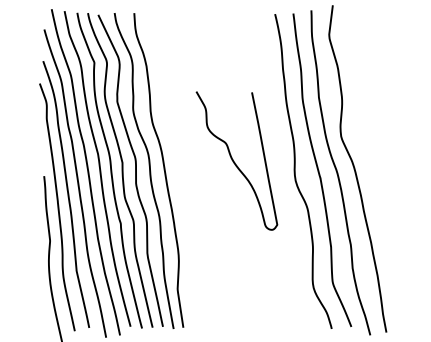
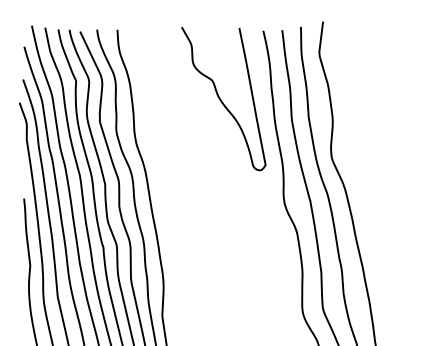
curve: (234, 161) -> (221, 99), moved

